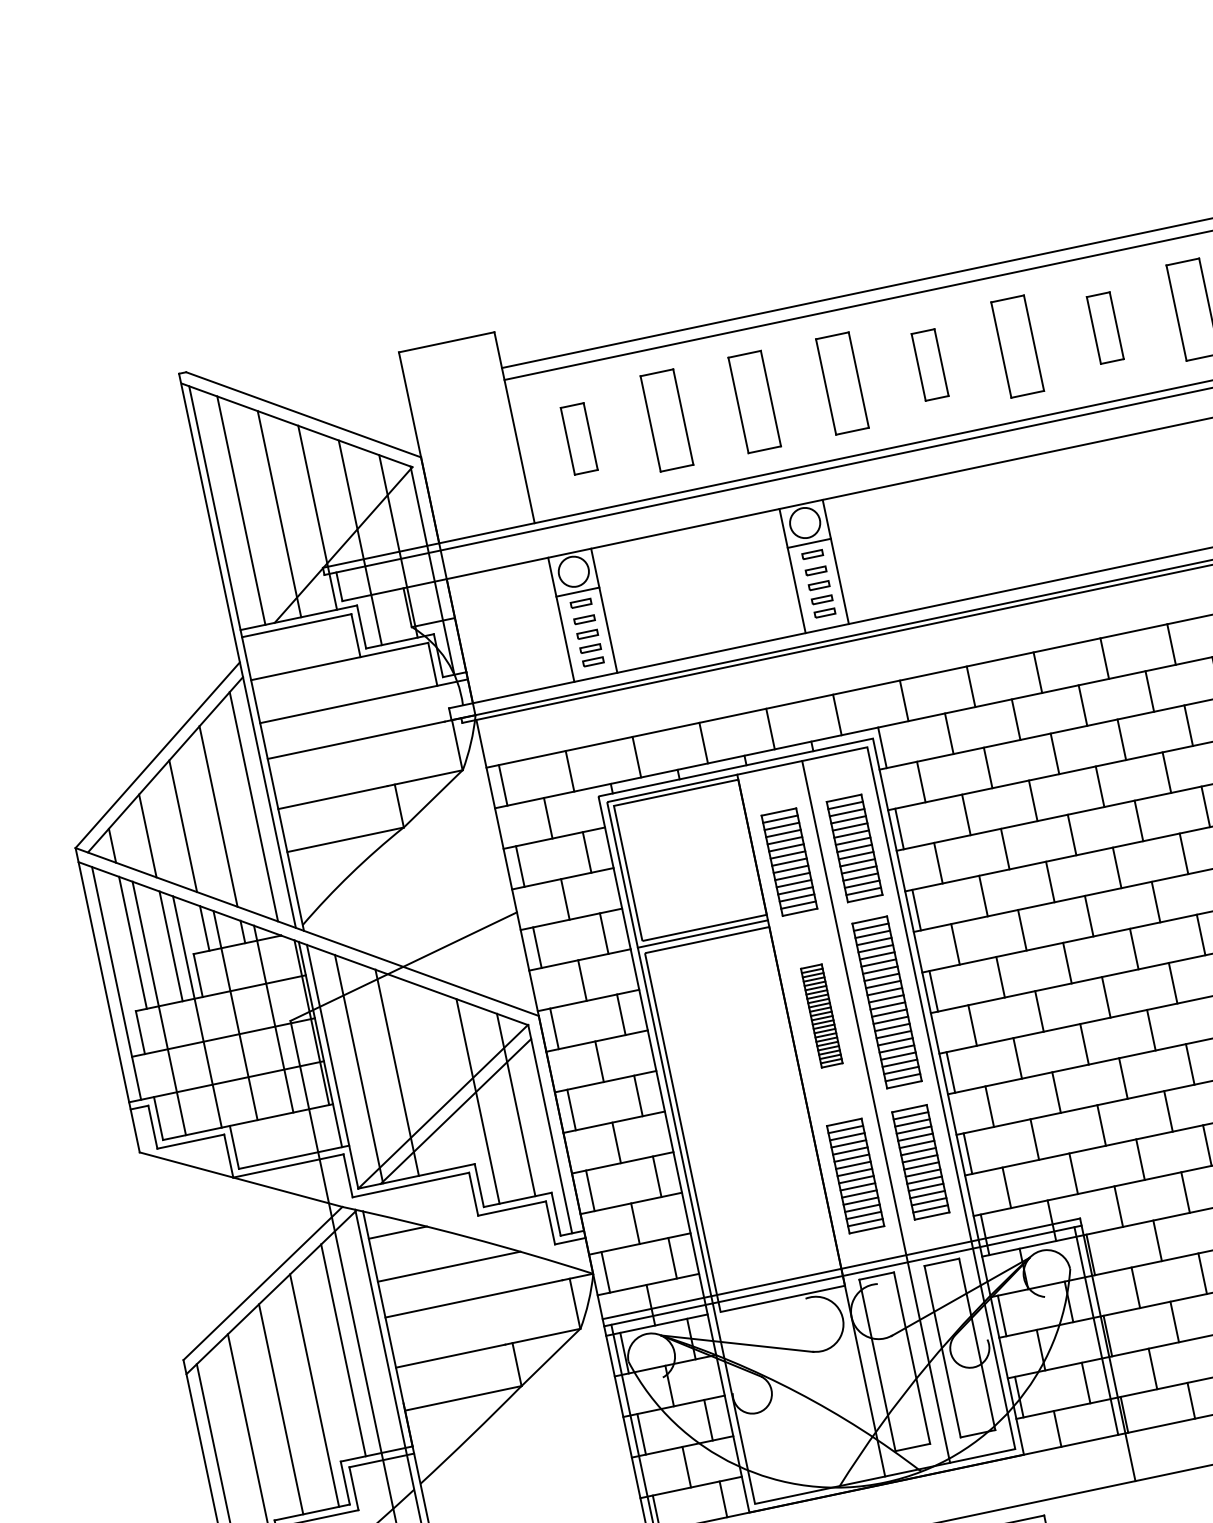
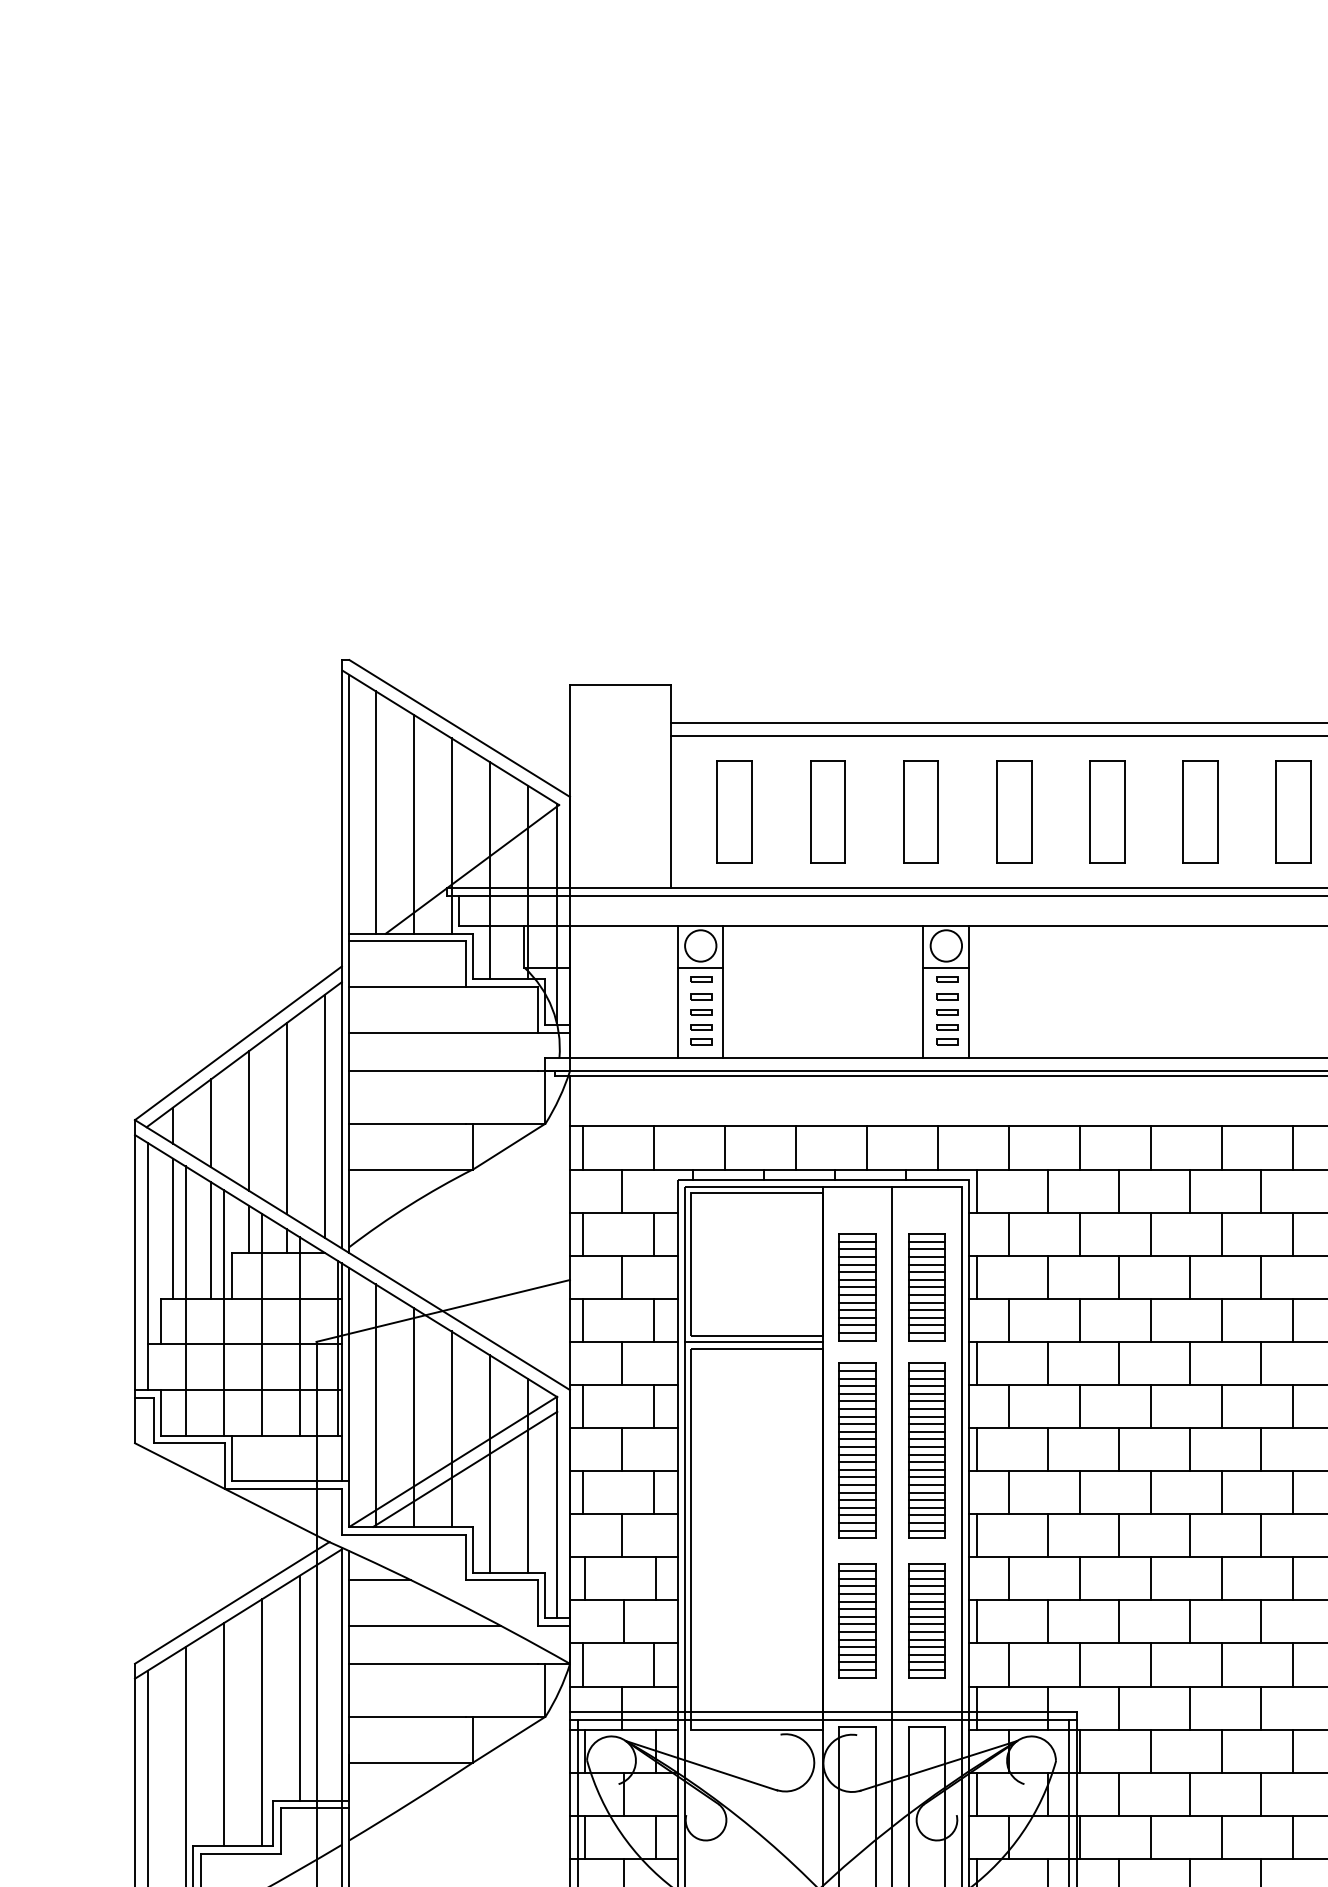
part: (1105, 327) -> (1293, 811), size x1.43
part: (930, 364) -> (1107, 811), size x1.43
part: (578, 438) -> (734, 811), size x1.43
part: (821, 1015) -> (857, 1450), size x1.67
line: (434, 1075) -> (451, 1428), added

